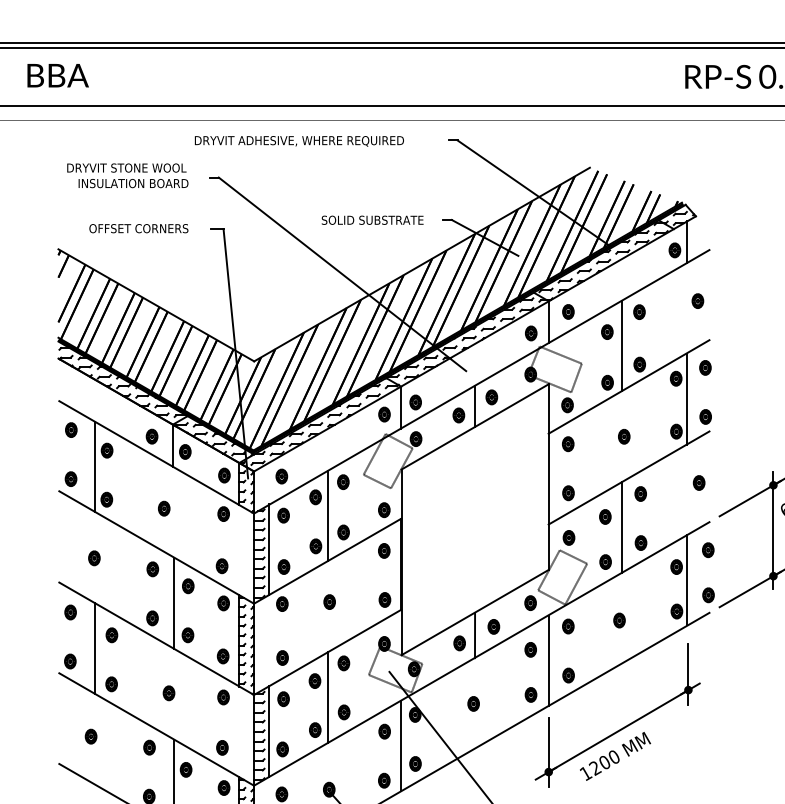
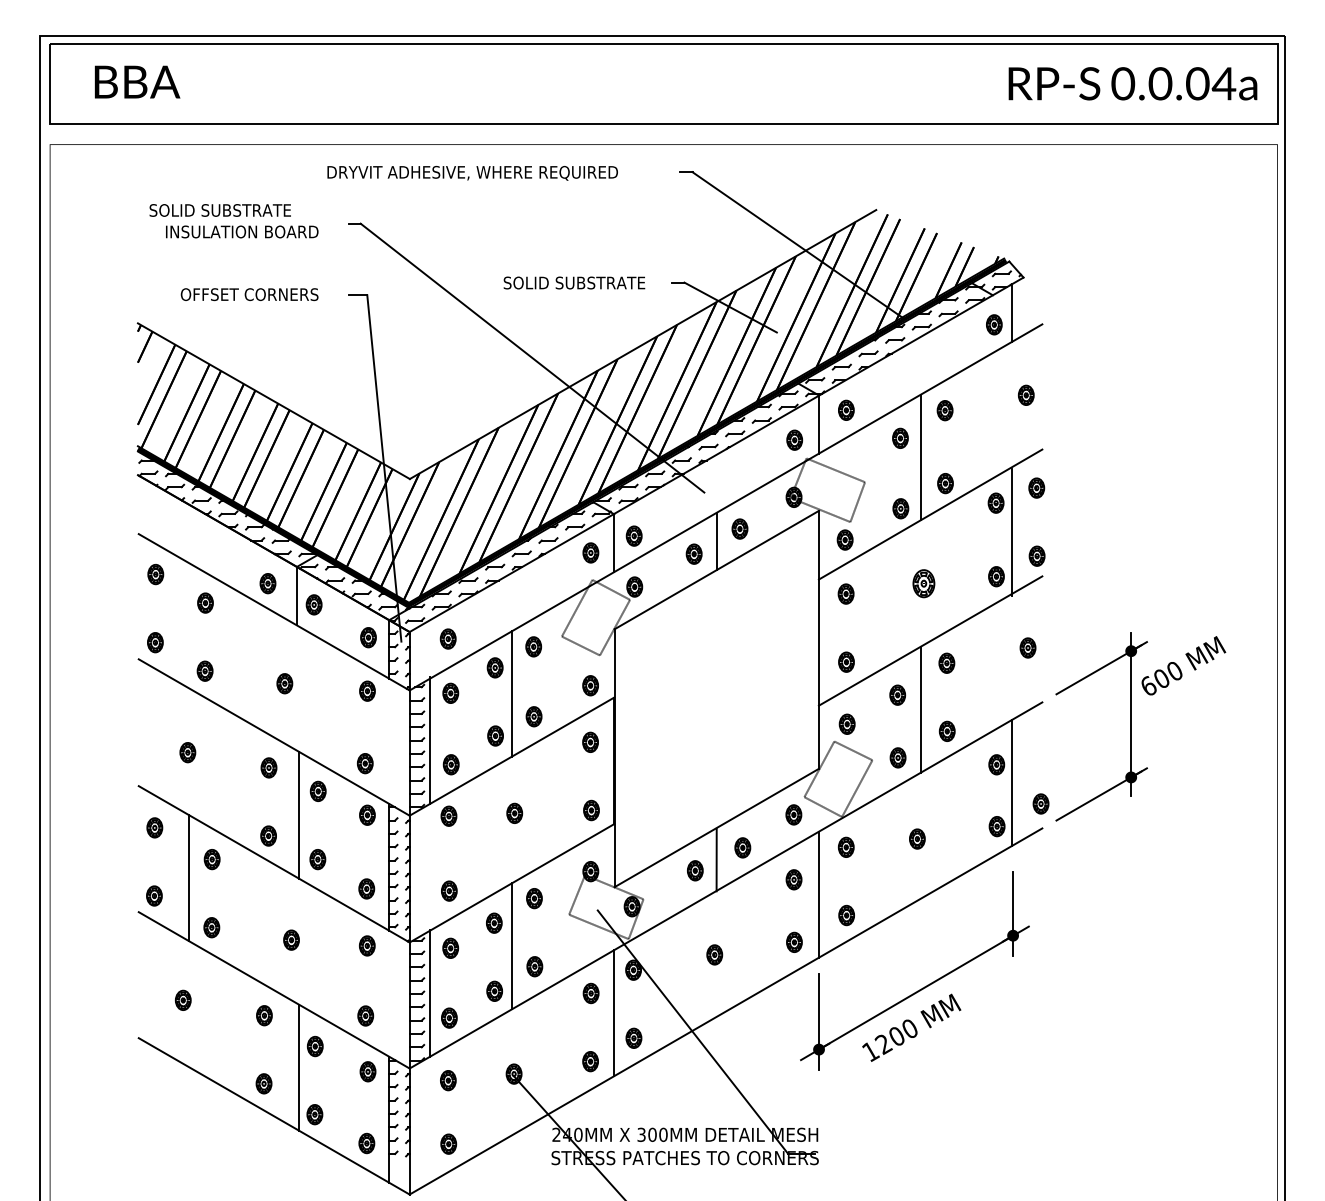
text: (126, 168) -> (232, 210), DRYVIT STONE WOOL -> SOLID SUBSTRATE
part: (623, 436) -> (923, 583), size x1.4
line: (94, 466) -> (188, 625), removed
part: (708, 549) -> (1040, 740), removed

